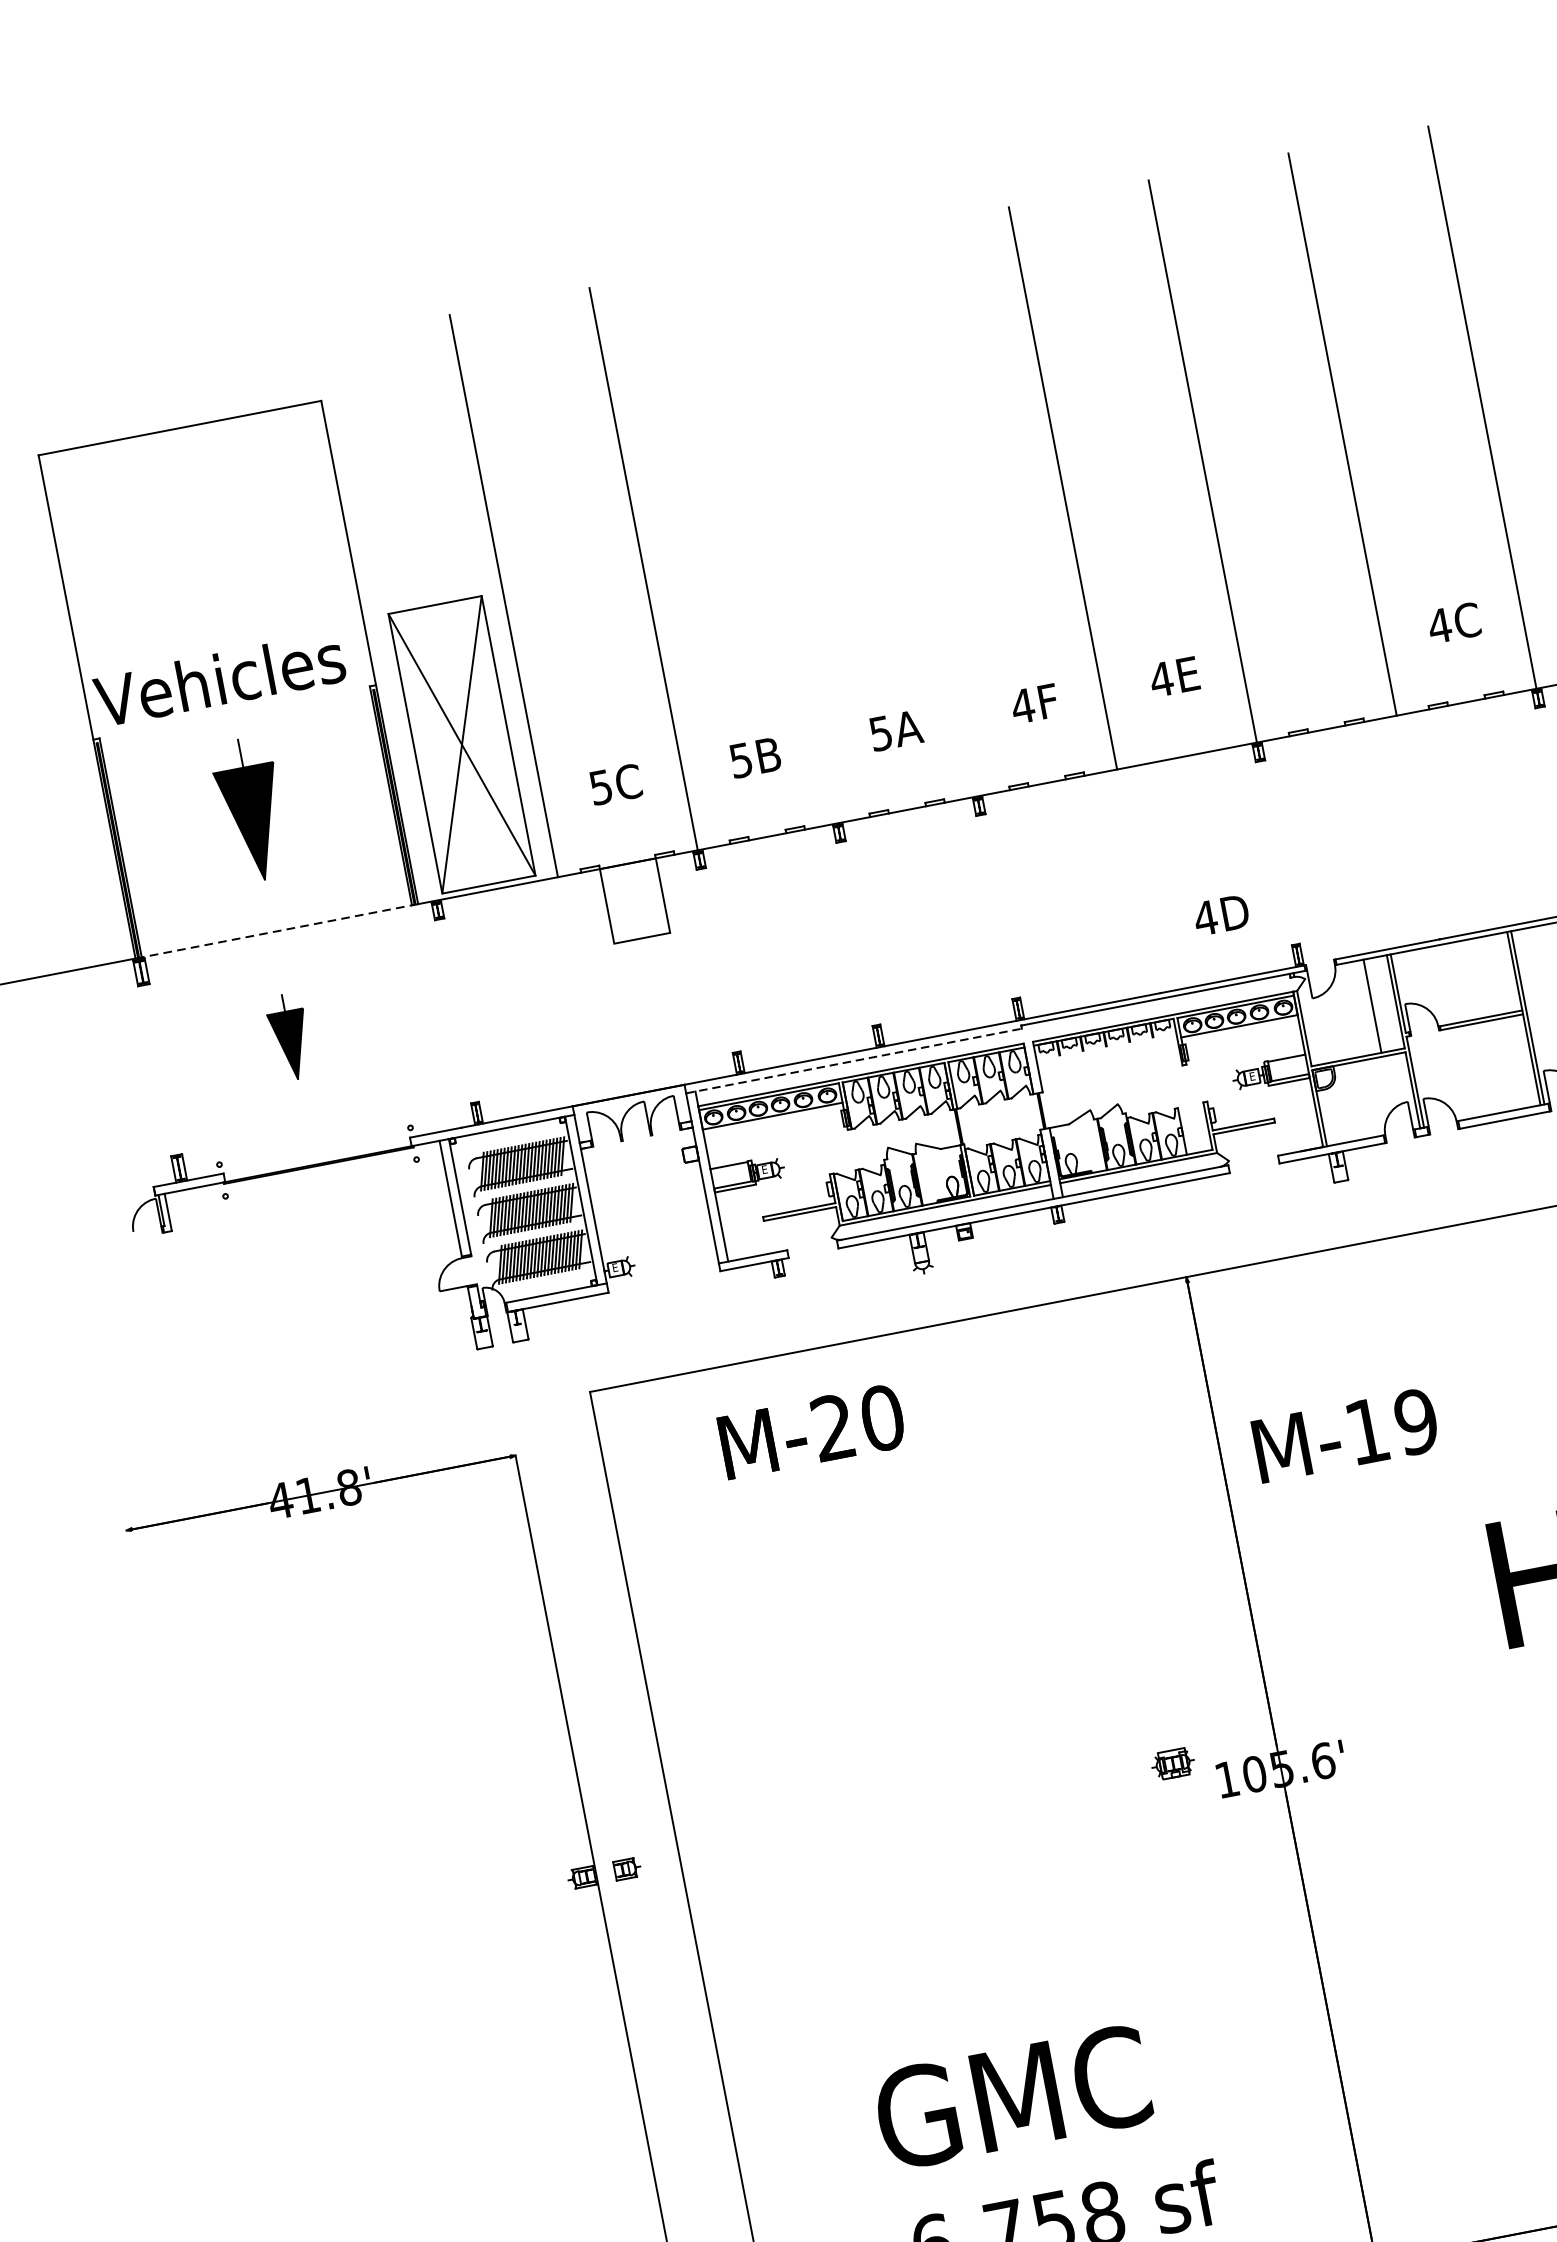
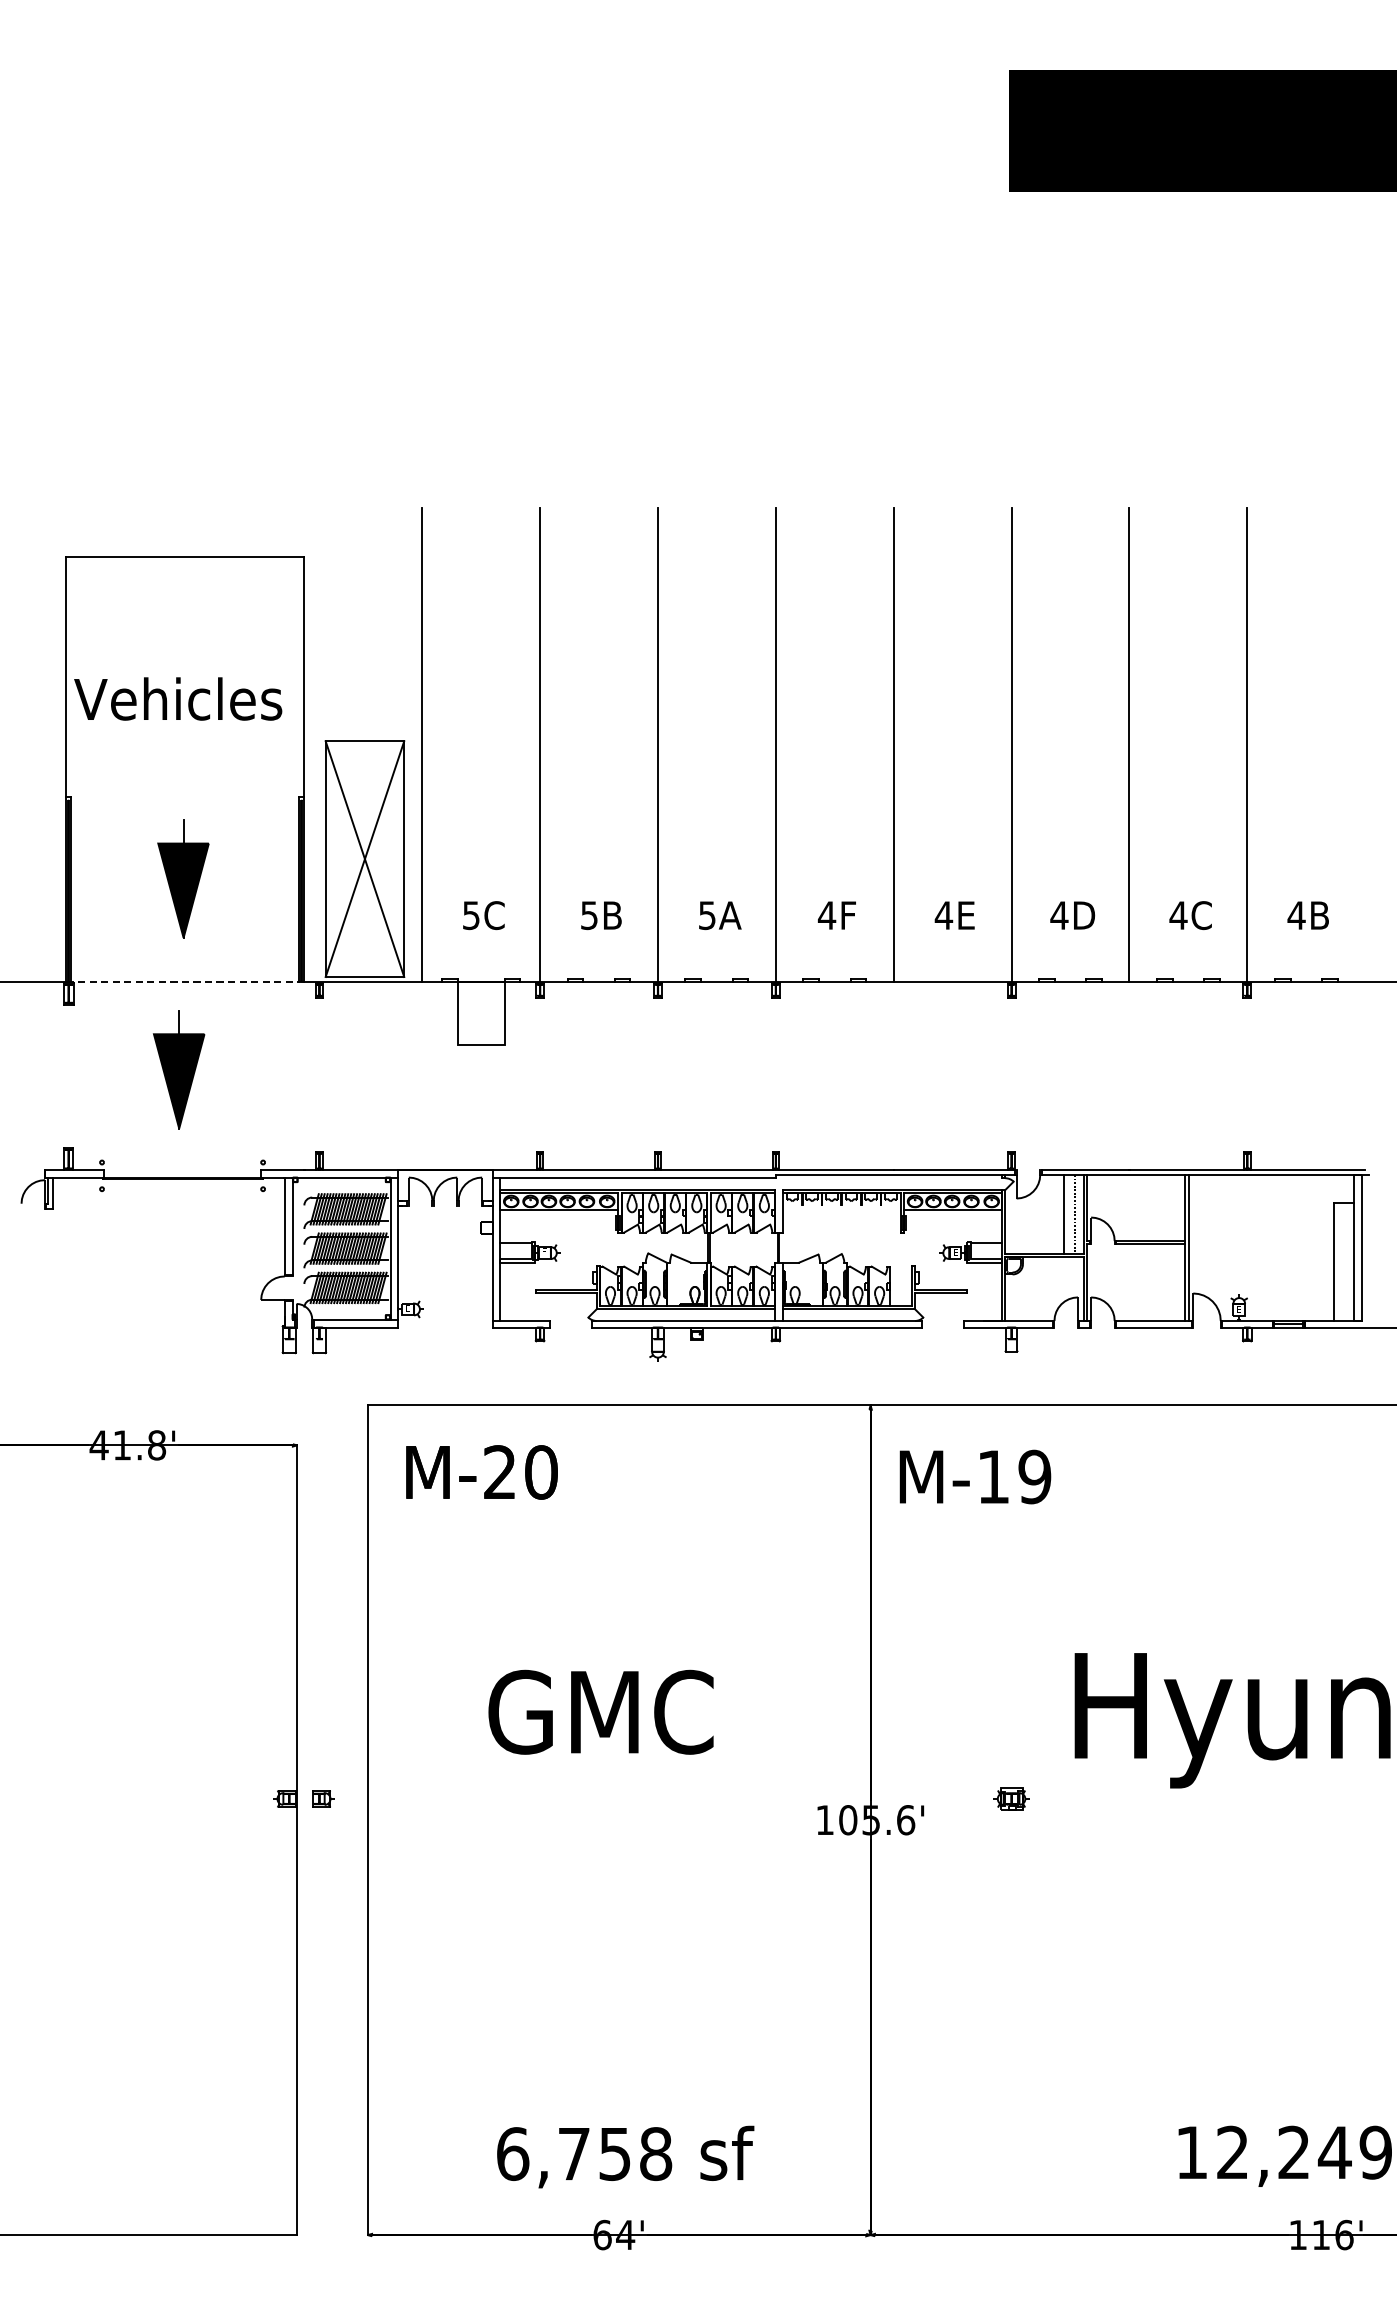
line: (922, 515) -> (775, 744), added
line: (782, 542) -> (657, 744), added
text: (219, 678) -> (178, 698), moved
text: (1221, 915) -> (1072, 915), moved
line: (1384, 1003) -> (1074, 1213), added
part: (290, 1036) -> (179, 1069), size x1.67
line: (854, 1060) -> (634, 1177), dashed -> solid
text: (811, 1431) -> (481, 1472), moved
text: (1345, 1434) -> (975, 1476), moved
part: (1172, 1763) -> (1011, 1798), moved
text: (1012, 2096) -> (600, 1711), moved

